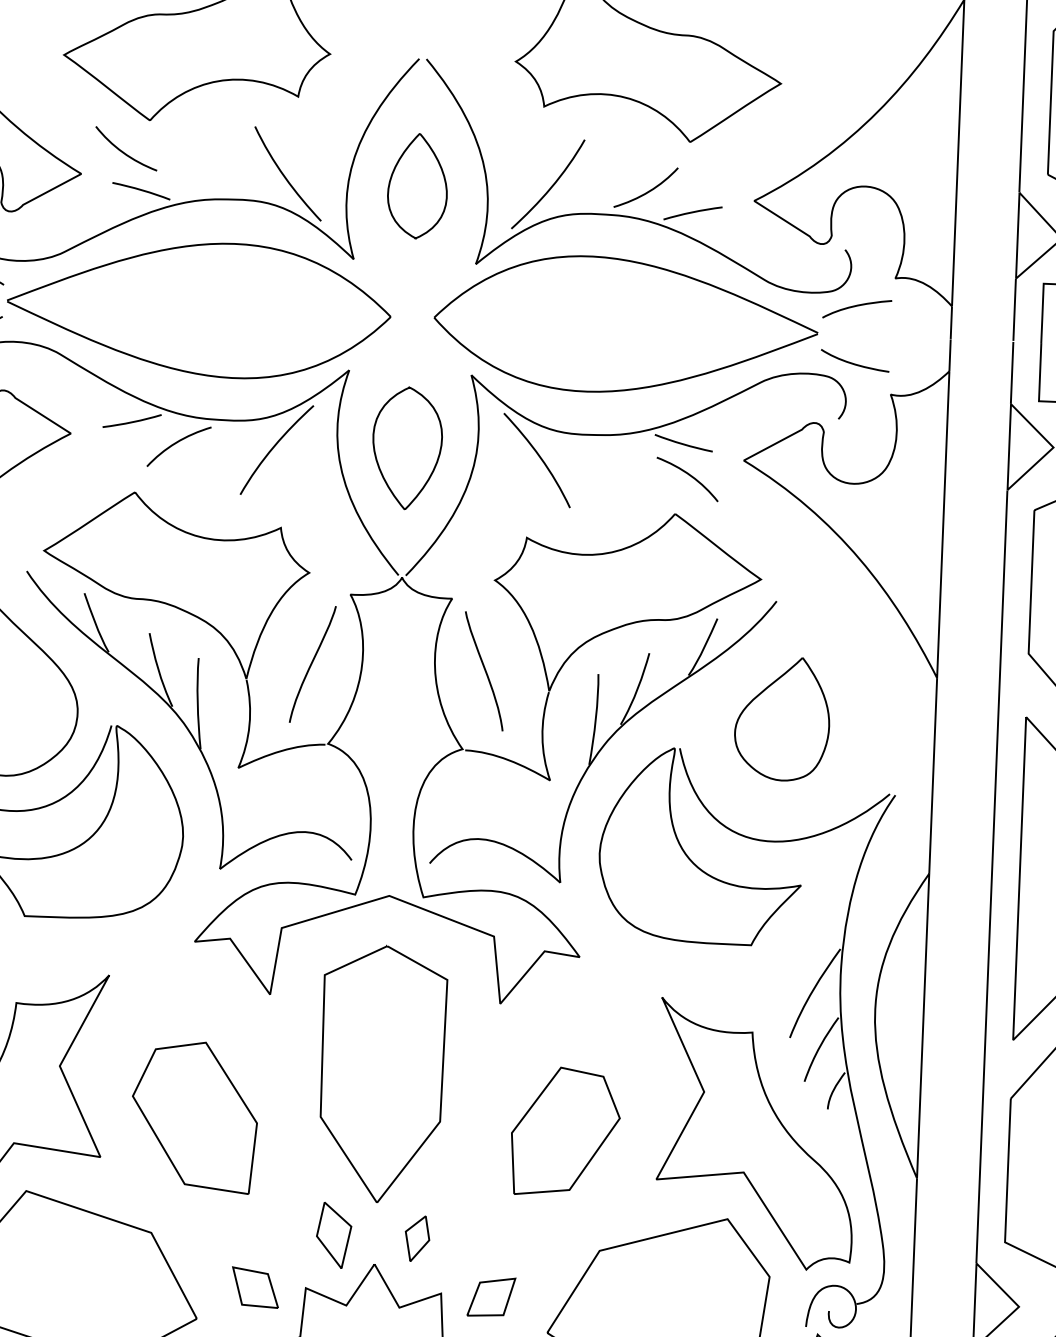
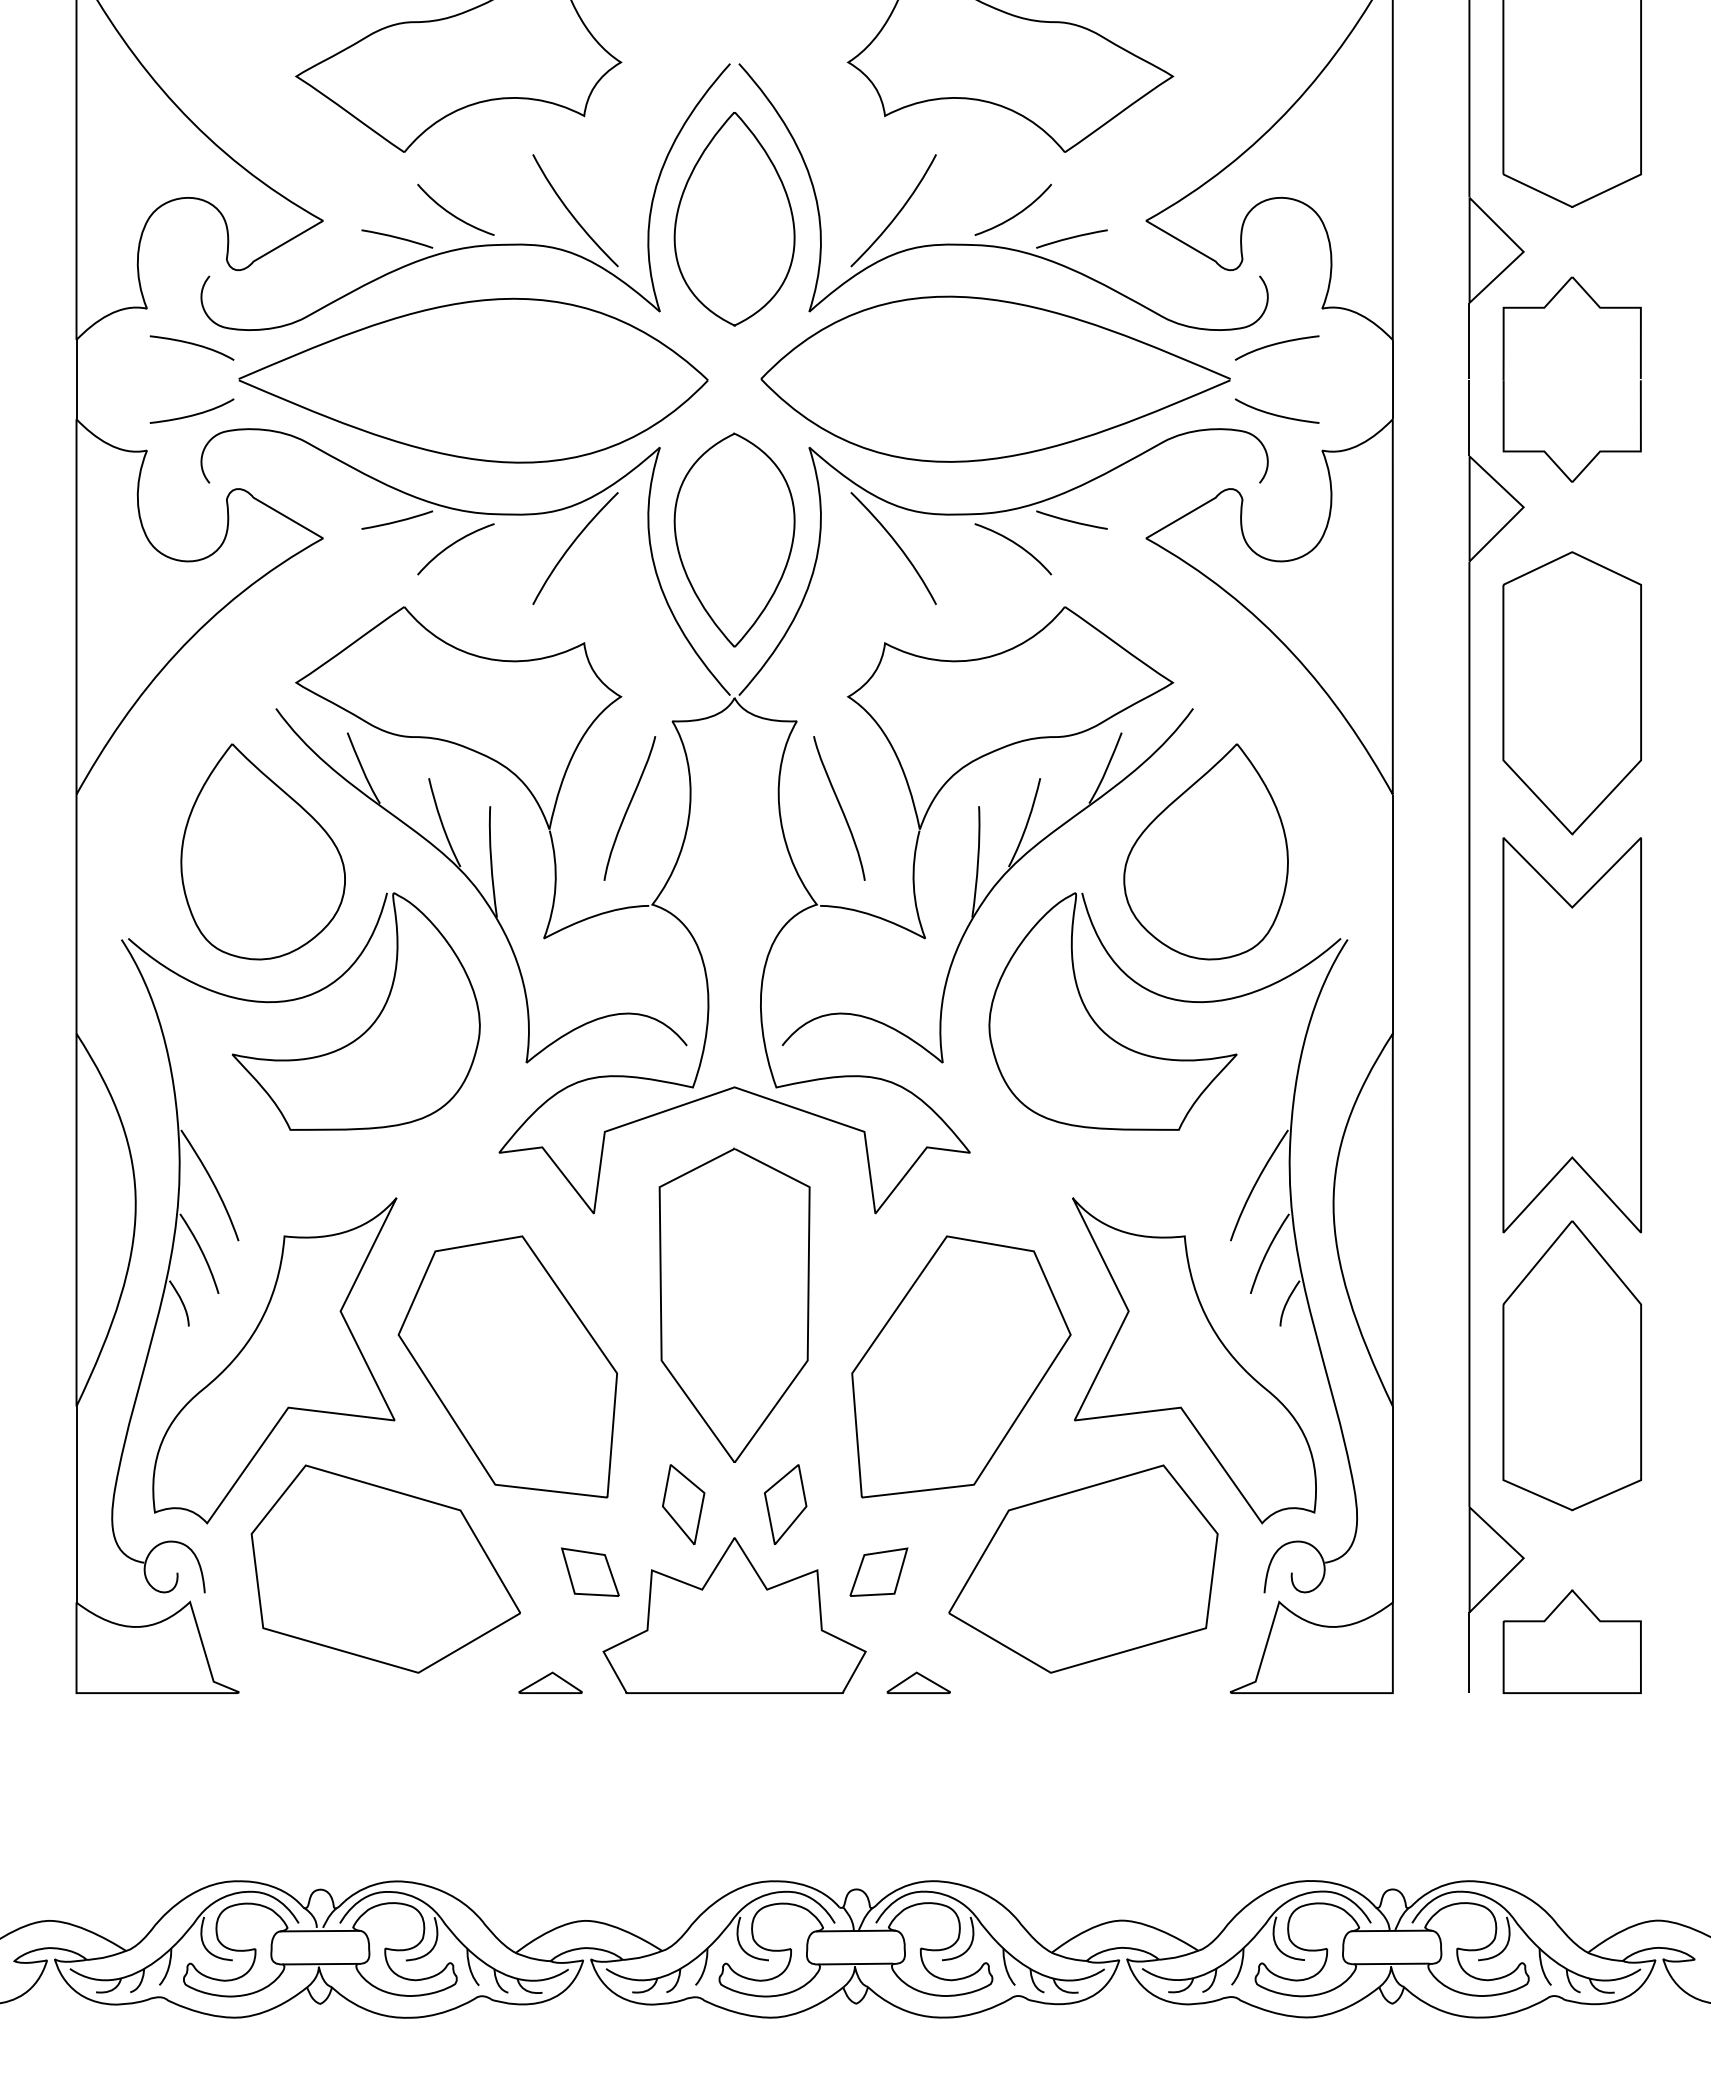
curve: (123, 151) -> (452, 213), moved
part: (417, 186) -> (734, 219), size x1.67
part: (407, 447) -> (734, 539), size x1.43
curve: (690, 476) -> (1016, 545), moved
part: (782, 718) -> (1205, 851), size x1.43
part: (194, 1116) -> (507, 1366), size x1.43
part: (565, 1131) -> (961, 1366), size x1.67
part: (417, 1238) -> (785, 1504), size x1.43

